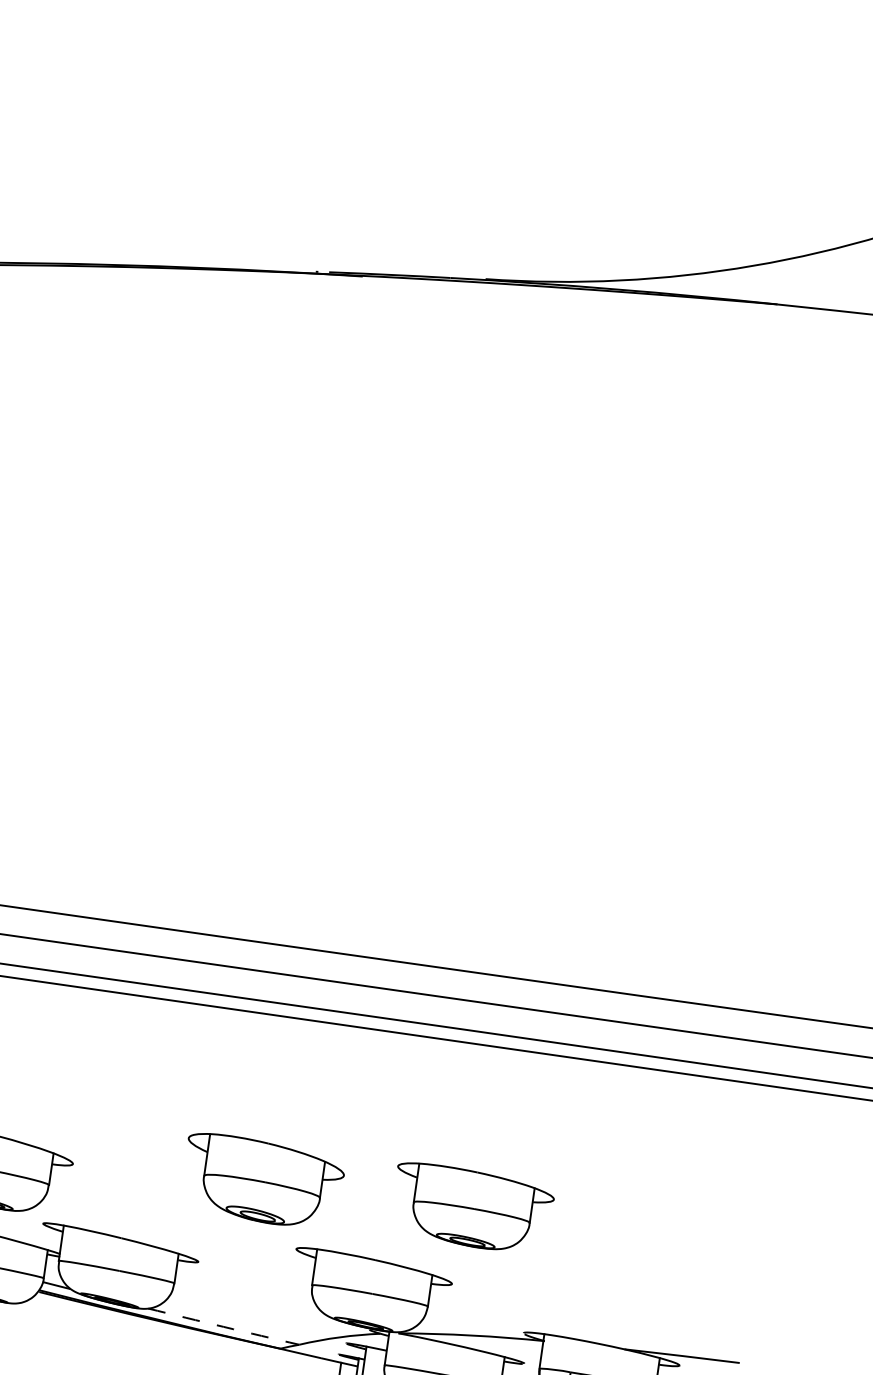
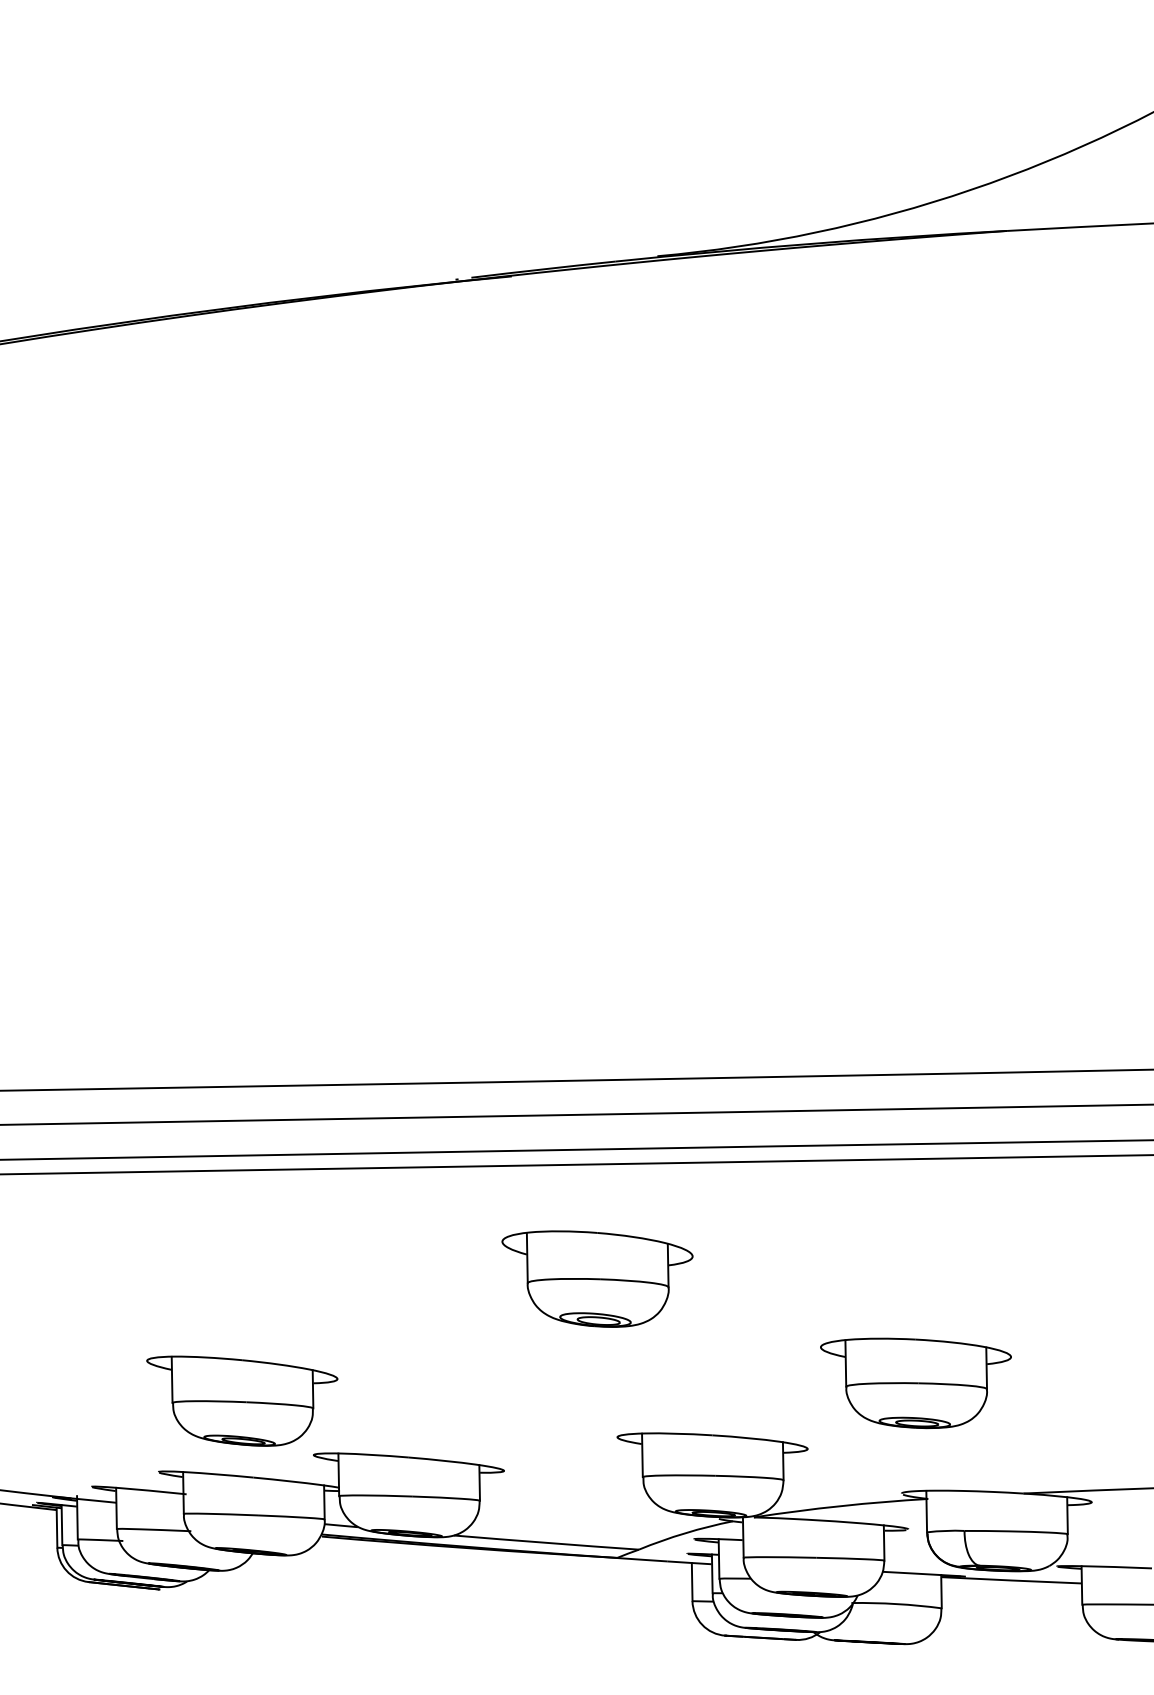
part: (262, 1181) -> (597, 1278), moved
part: (471, 1208) -> (915, 1383), moved
arc: (223, 1326) -> (546, 1542), dashed -> solid

